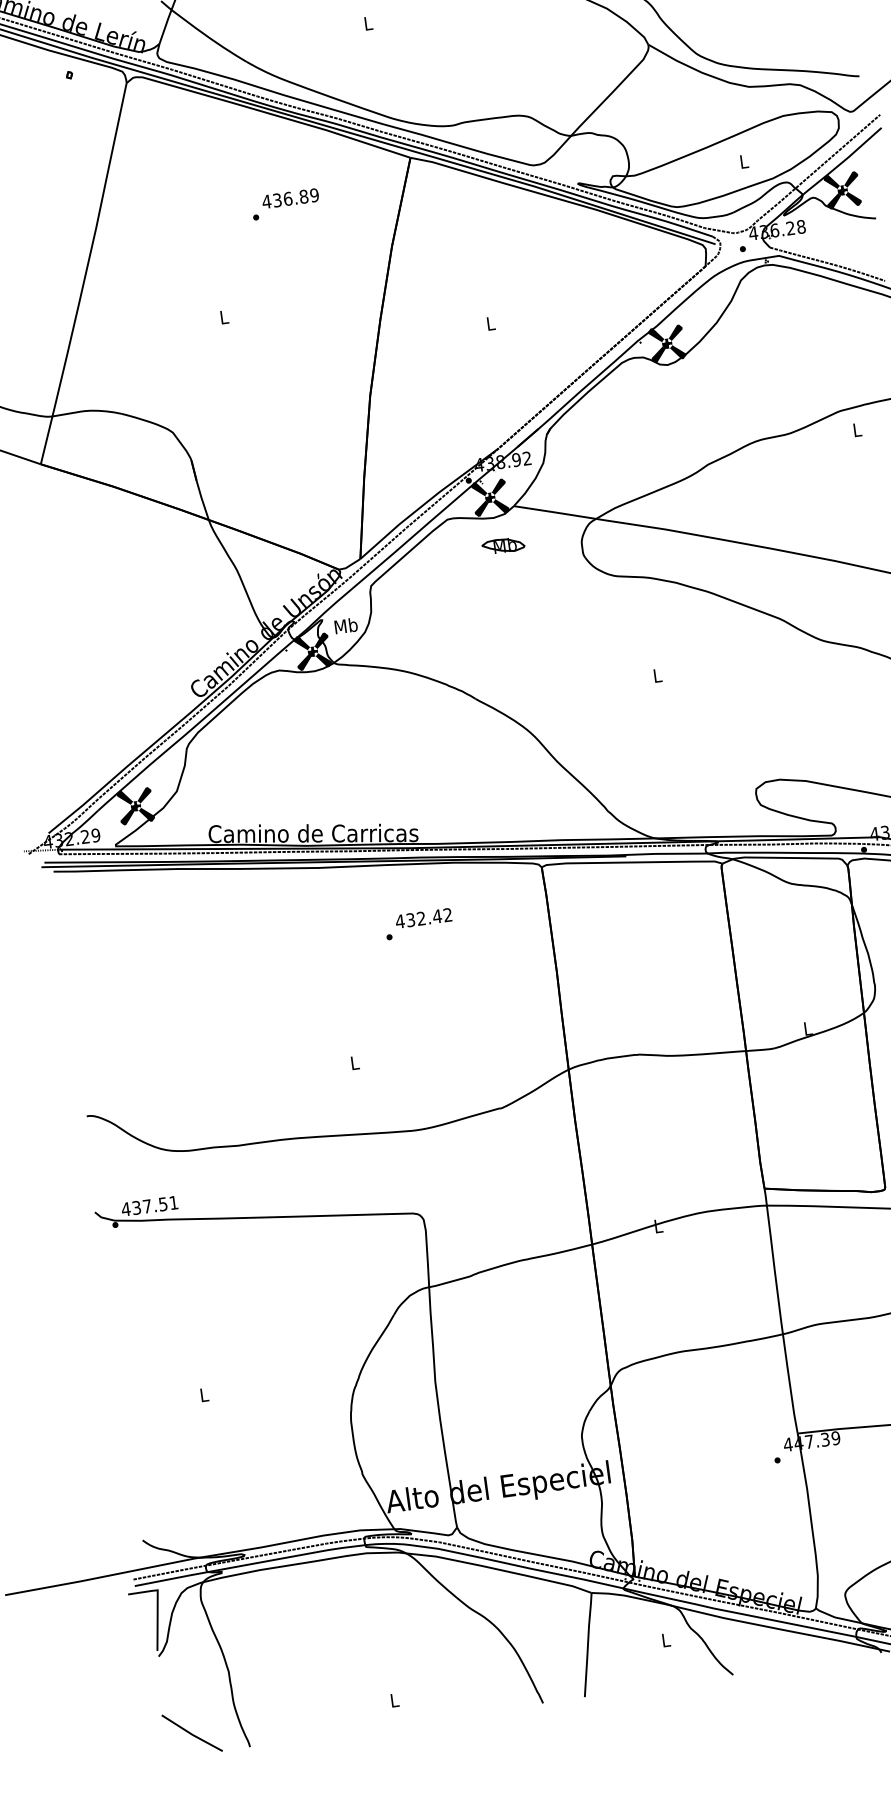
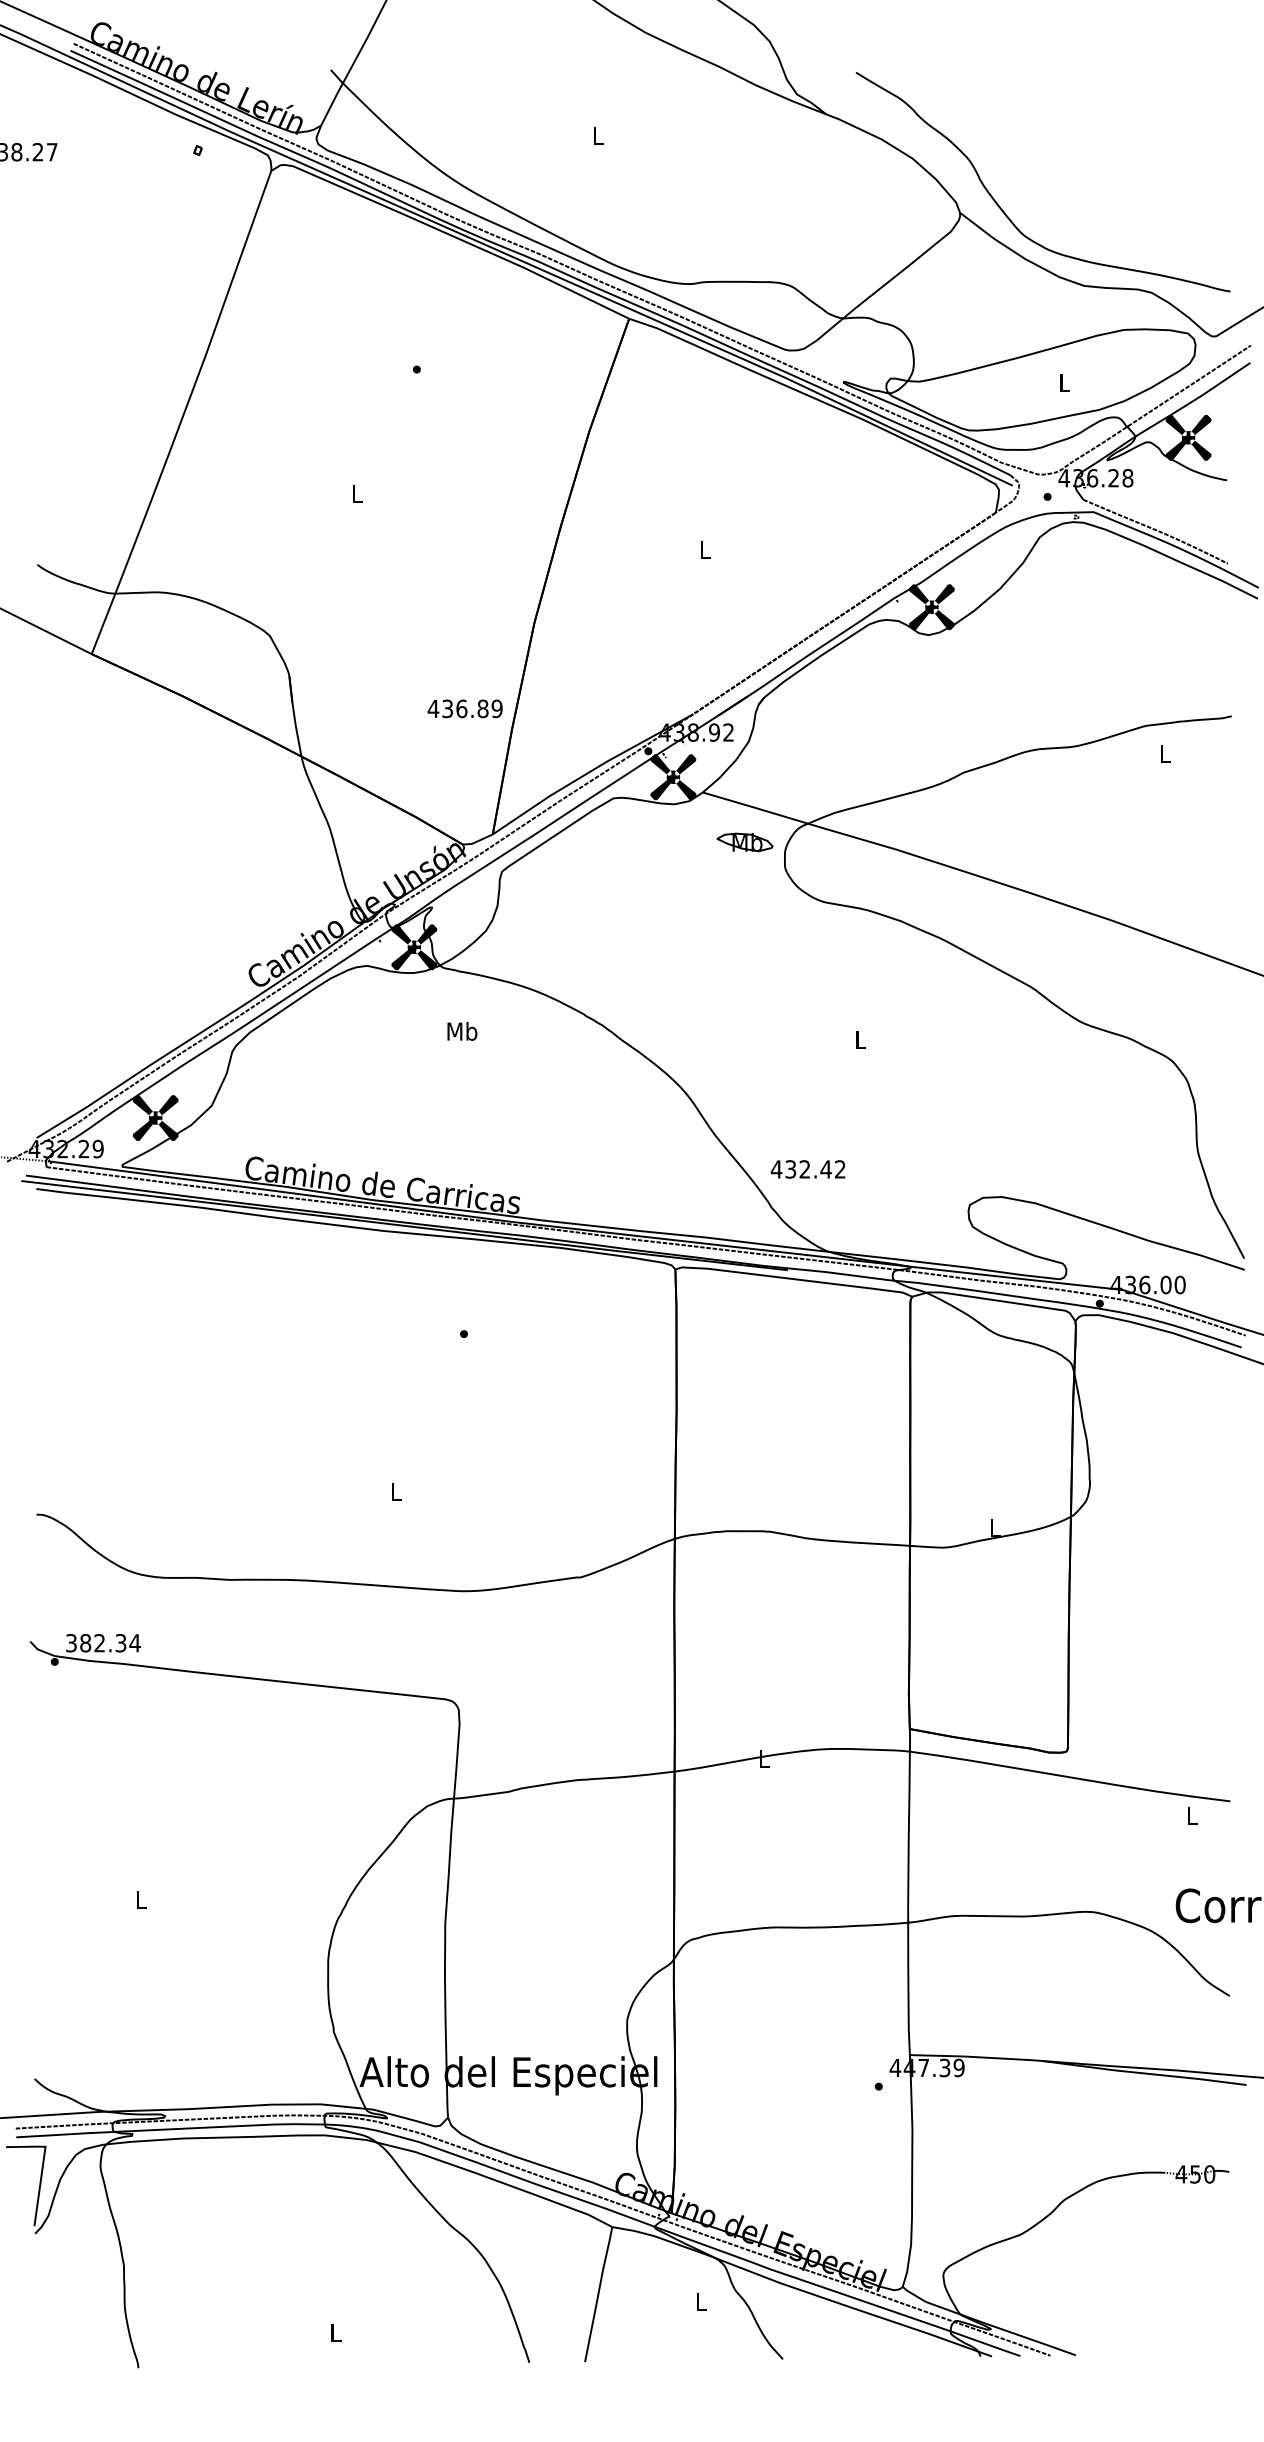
text: (290, 198) -> (464, 708), moved
part: (502, 545) -> (744, 842), moved
text: (346, 625) -> (462, 1030), moved
text: (423, 918) -> (807, 1169), moved
text: (149, 1206) -> (102, 1643), 437.51 -> 382.34
line: (191, 1733) -> (64, 2339), removed

